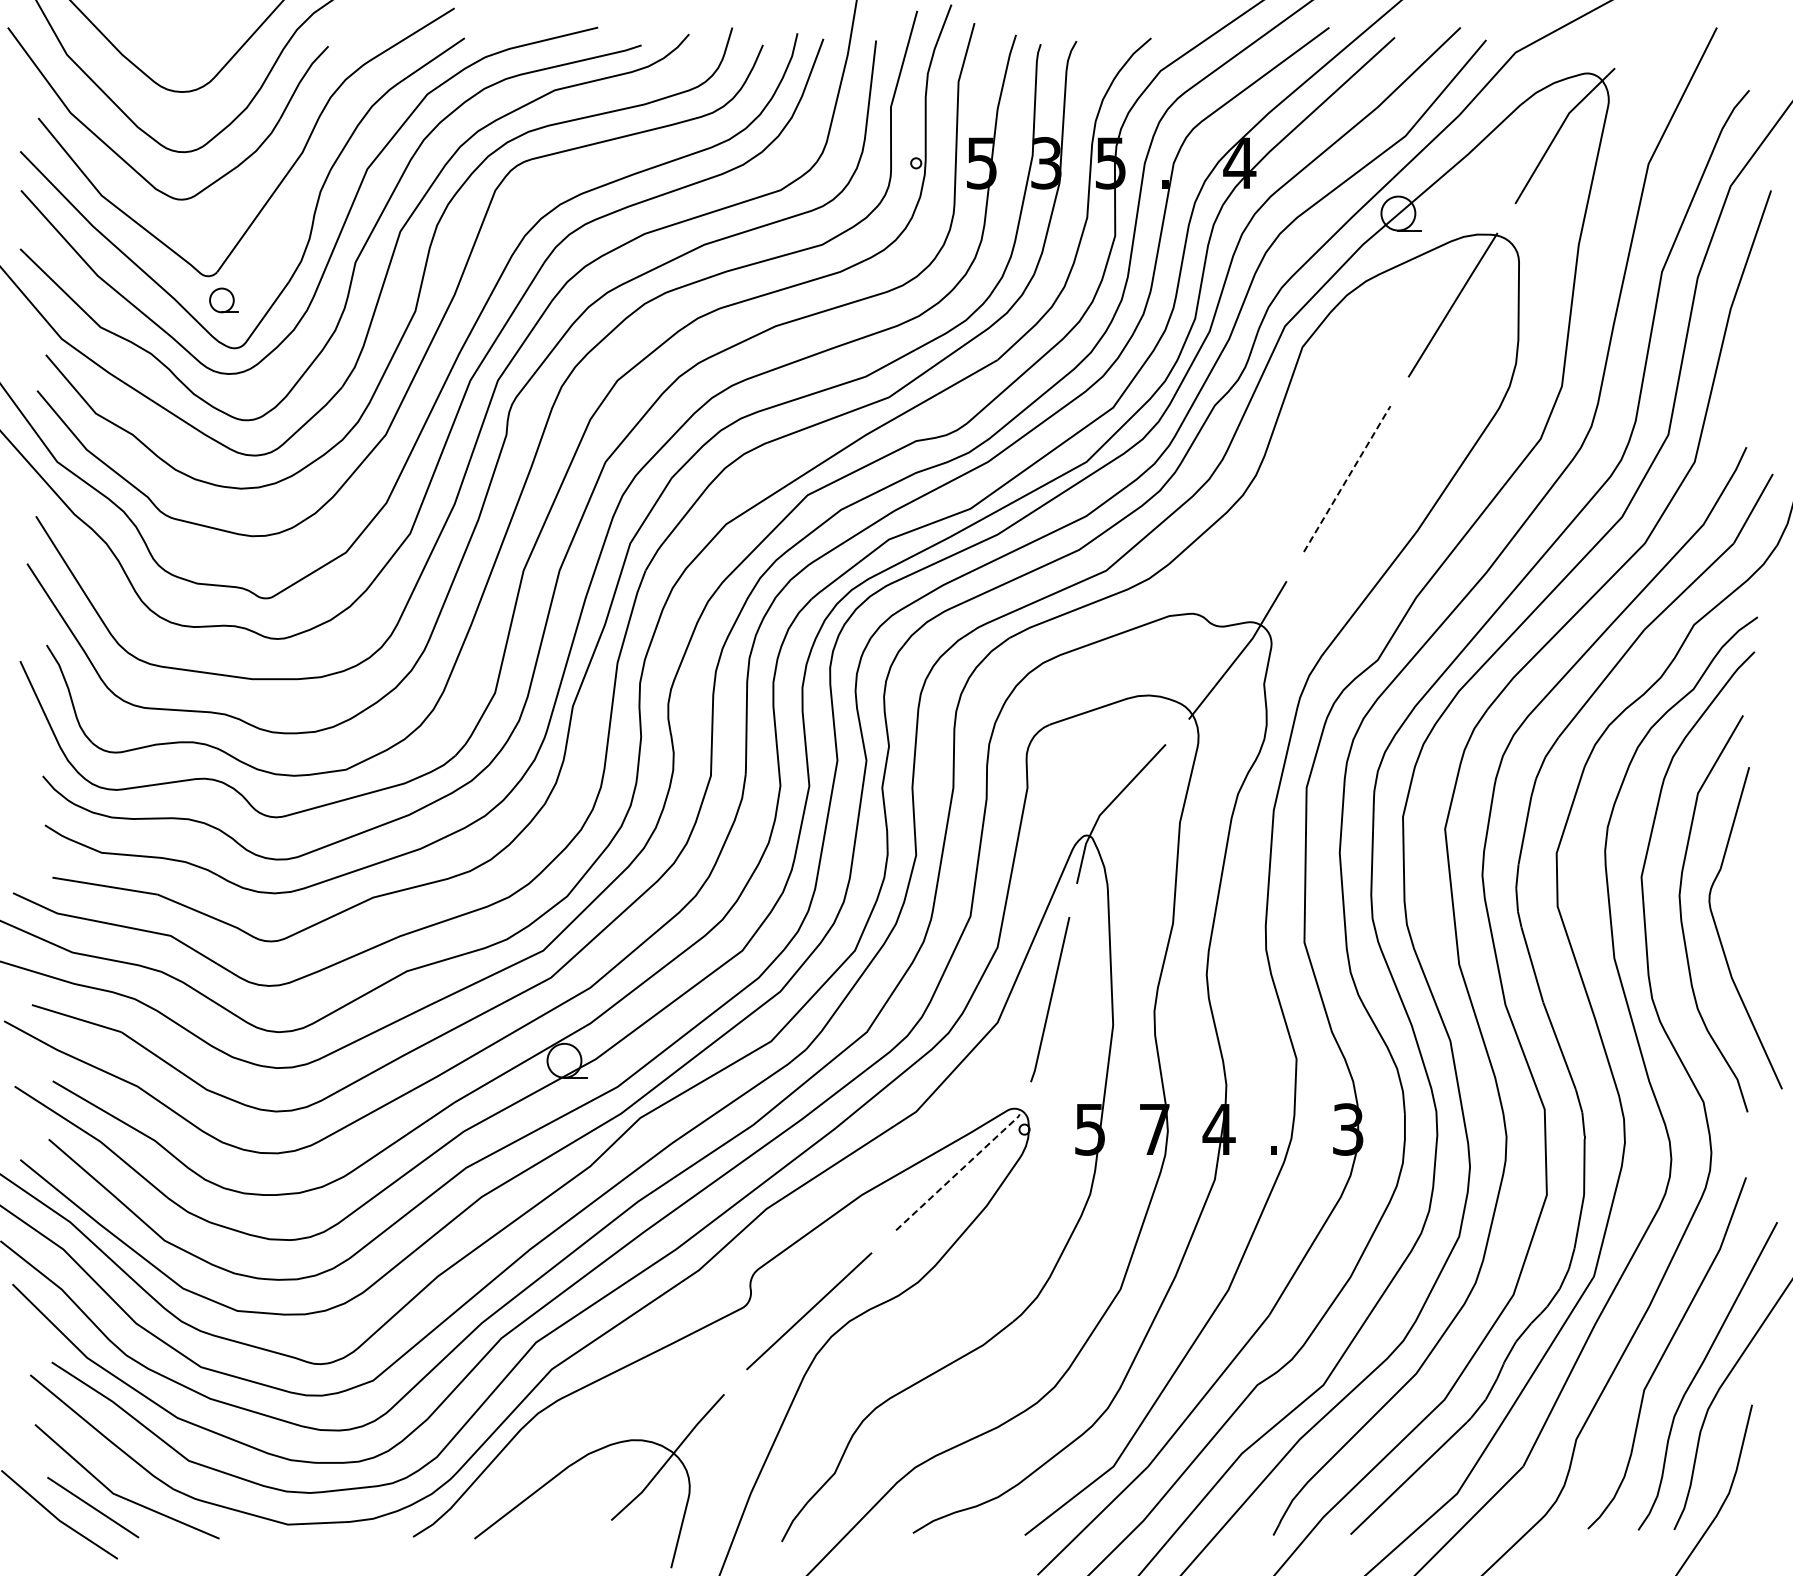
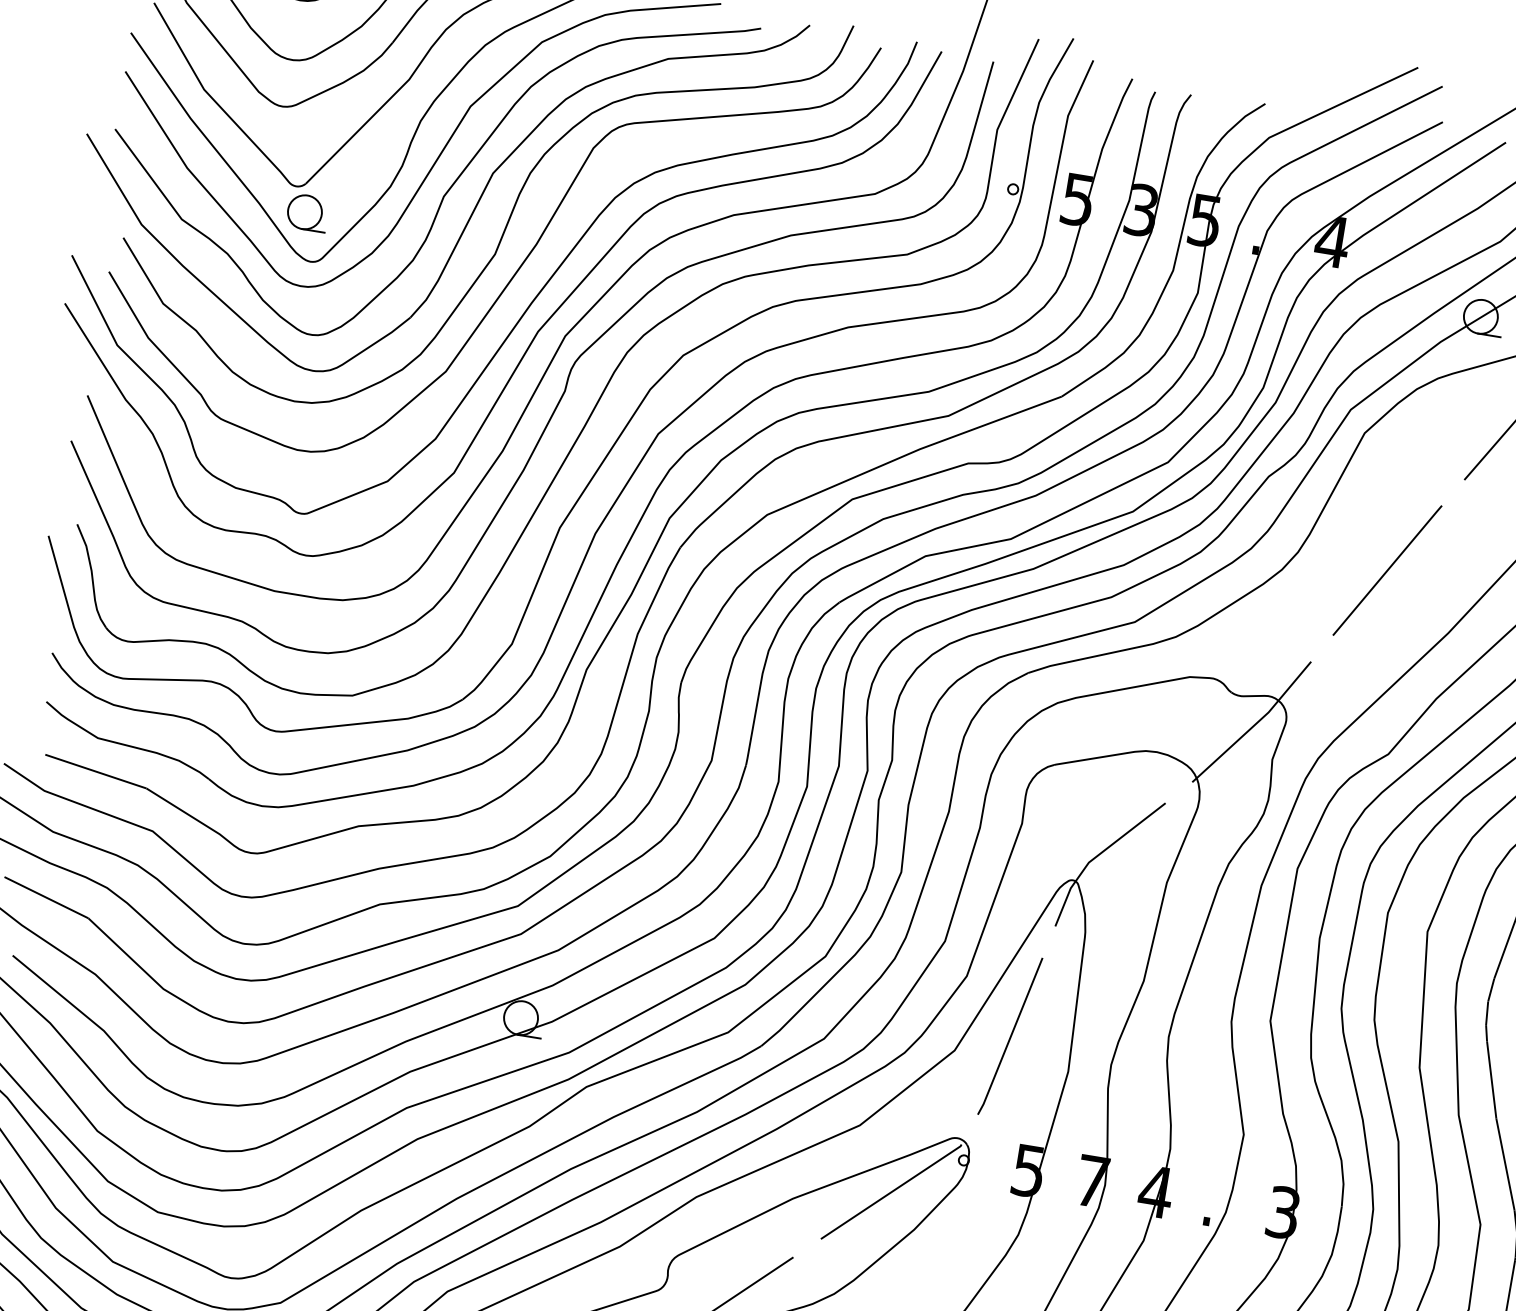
part: (223, 300) -> (307, 212), size x1.43
line: (1347, 478) -> (1387, 570), dashed -> solid
line: (958, 1172) -> (891, 1192), dashed -> solid

